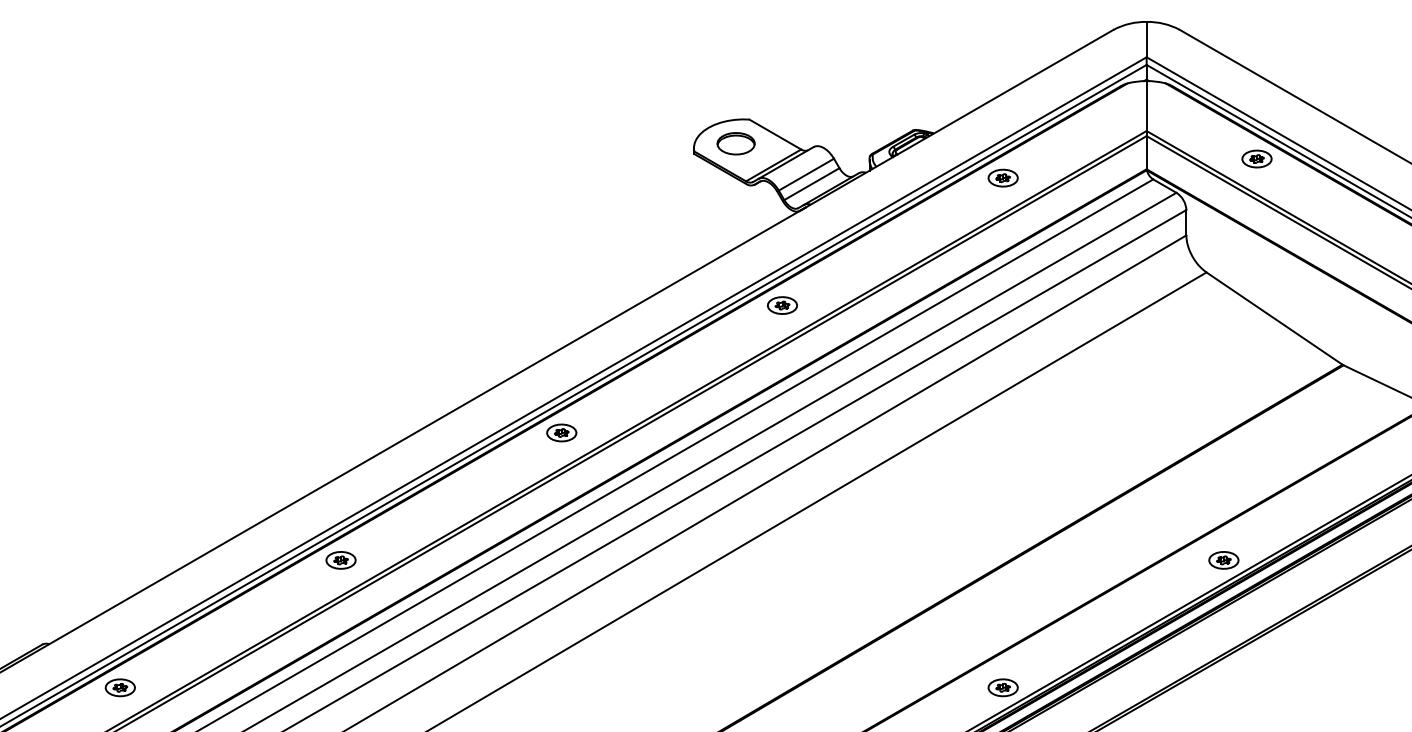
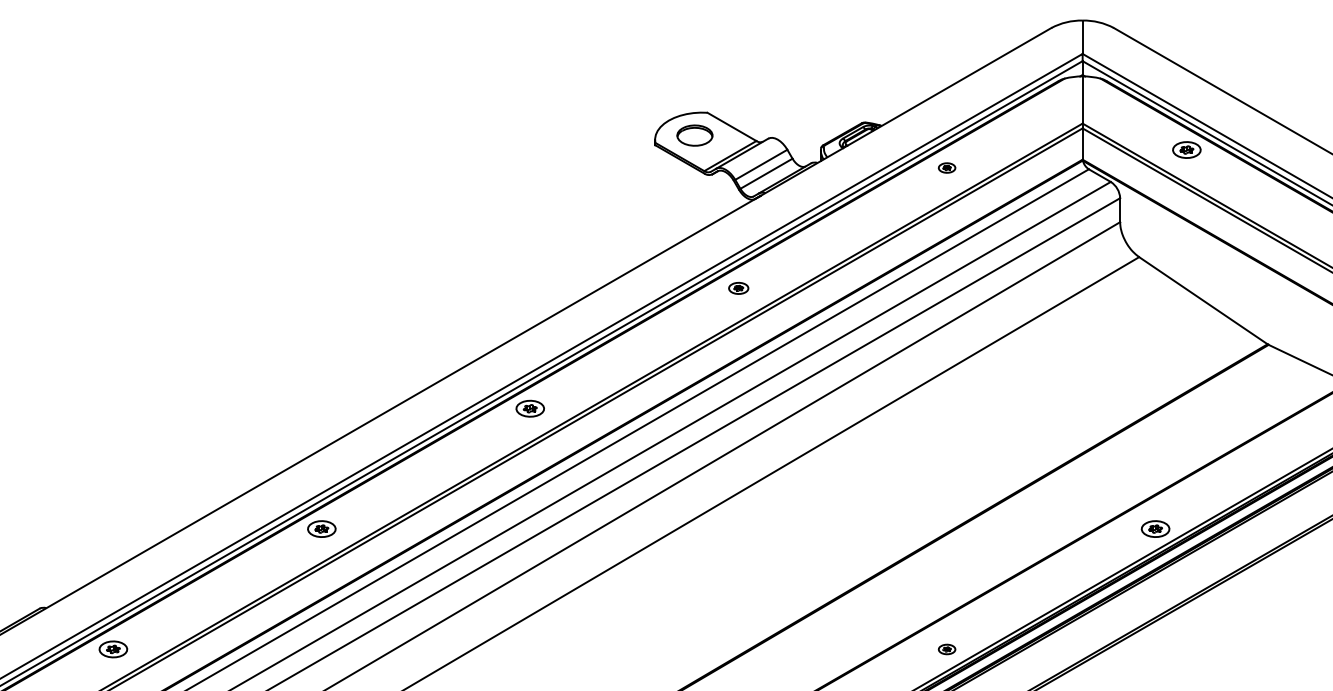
part: (1002, 177) -> (946, 167), size x0.6
part: (782, 305) -> (738, 288), size x0.7
part: (1002, 687) -> (946, 649), size x0.6

